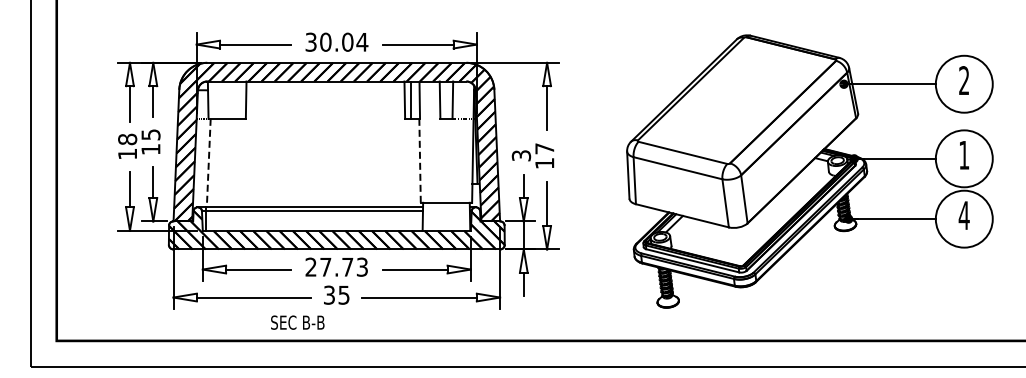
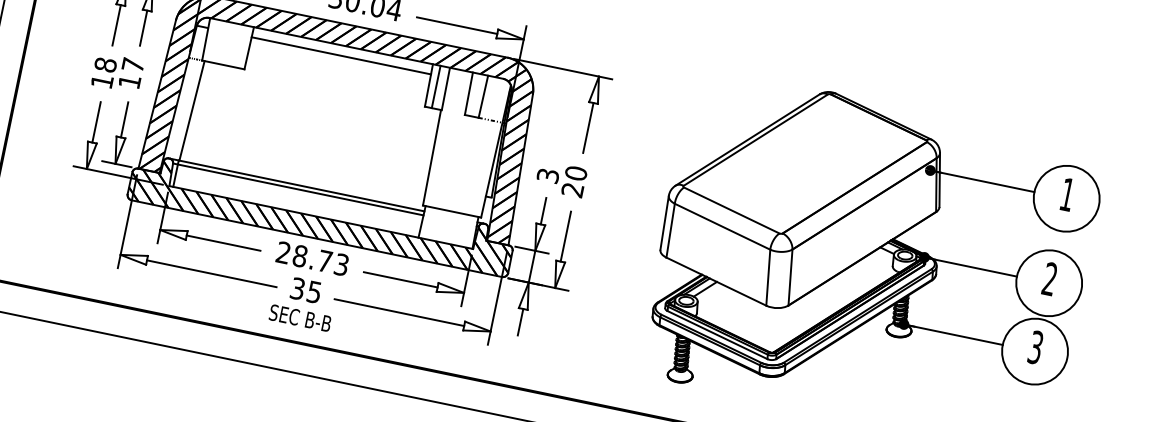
text: (964, 80) -> (1067, 194), 2 -> 1
line: (325, 90) -> (341, 55), added
text: (150, 134) -> (132, 64), 15 -> 17
text: (964, 154) -> (1050, 278), 1 -> 2
text: (544, 156) -> (574, 182), 17 -> 20
line: (420, 160) -> (432, 157), dashed -> solid
line: (208, 163) -> (191, 111), dashed -> solid
text: (963, 215) -> (1034, 347), 4 -> 3
text: (325, 266) -> (300, 255), 27.73 -> 28.73
text: (297, 322) -> (300, 317), moved

